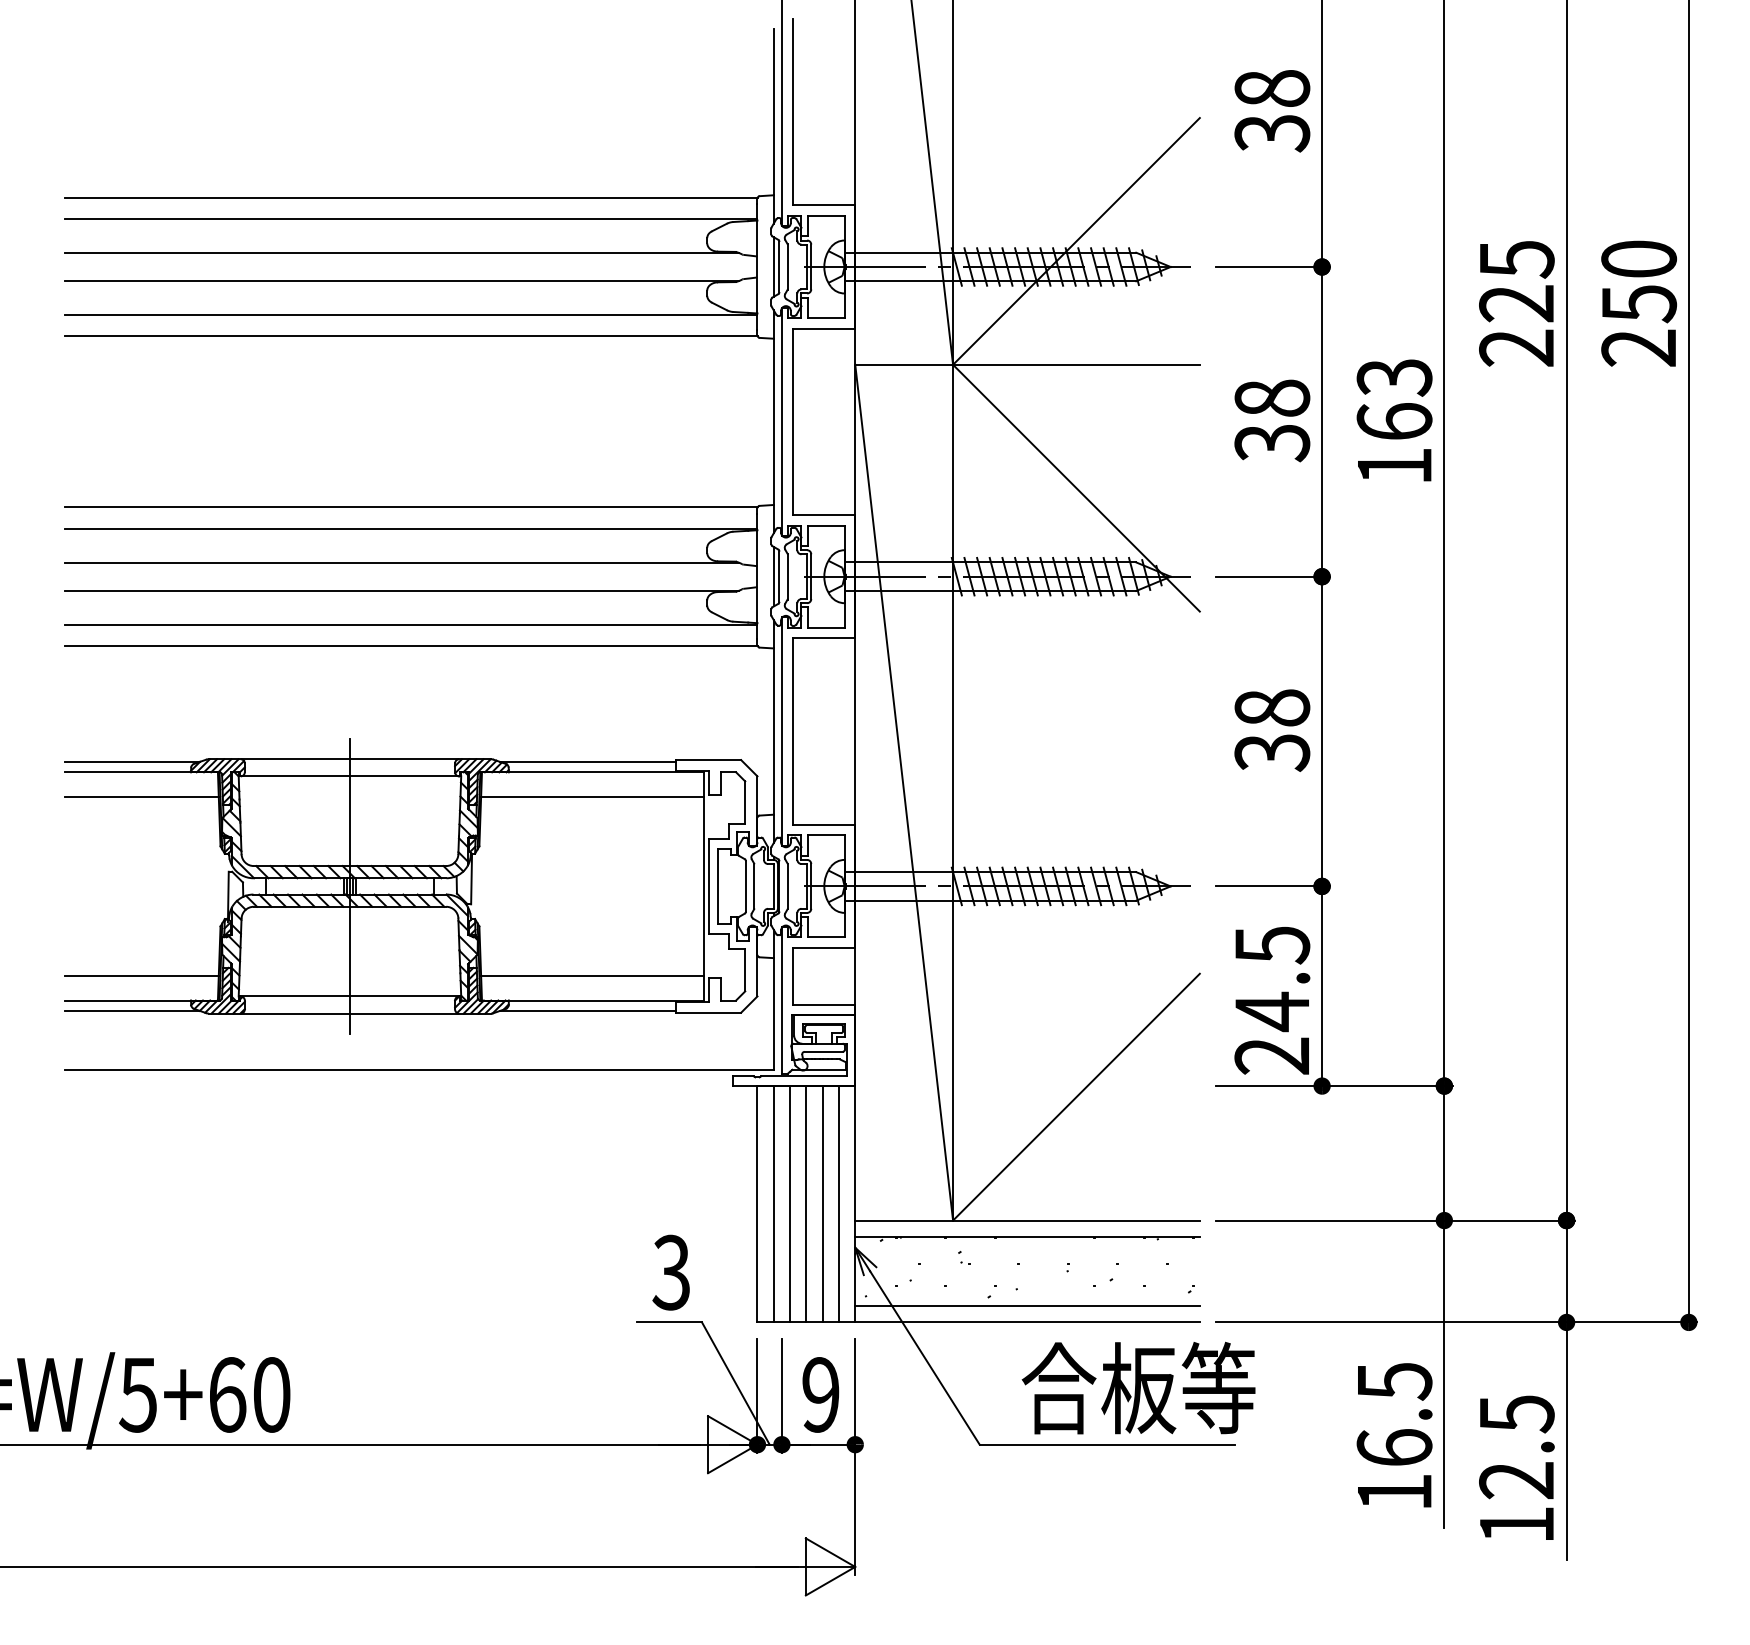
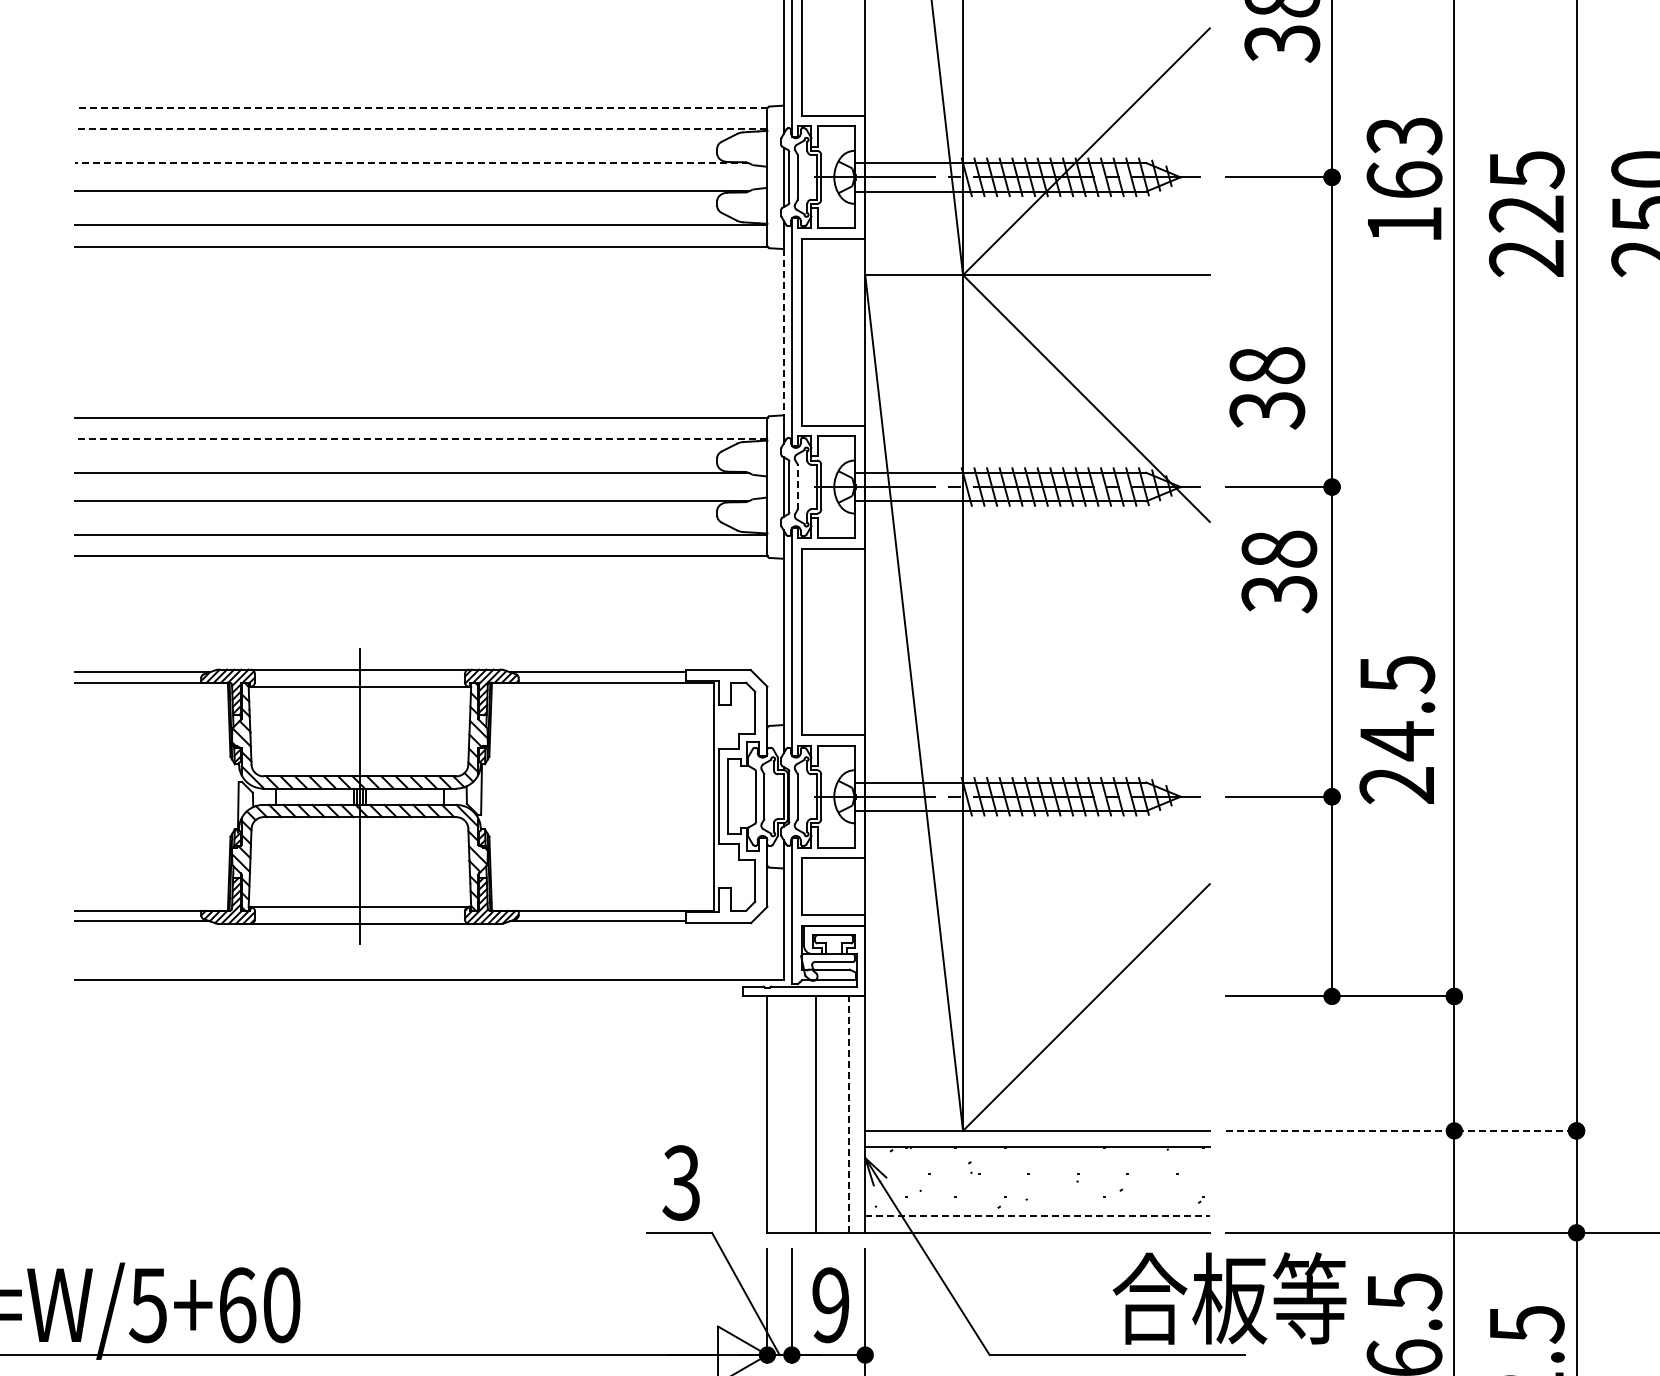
line: (410, 197) -> (420, 107), solid -> dashed
line: (410, 218) -> (420, 128), solid -> dashed
line: (401, 253) -> (411, 163), solid -> dashed
text: (1272, 420) -> (1267, 387), moved
text: (1394, 420) -> (1404, 178), moved
line: (773, 422) -> (783, 332), solid -> dashed
line: (410, 528) -> (420, 438), solid -> dashed
line: (787, 576) -> (797, 486), solid -> dashed
text: (1272, 730) -> (1279, 571), moved
line: (141, 796) -> (151, 706), removed
line: (592, 796) -> (602, 706), removed
line: (141, 976) -> (151, 886), removed
line: (592, 976) -> (602, 886), removed
text: (1272, 1000) -> (1397, 729), moved
line: (838, 1203) -> (848, 1113), solid -> dashed
line: (773, 1204) -> (783, 1114), removed
line: (790, 1204) -> (800, 1114), removed
line: (822, 1204) -> (832, 1114), removed
line: (1395, 1220) -> (1405, 1130), solid -> dashed
line: (1028, 1306) -> (1038, 1216), solid -> dashed
text: (1138, 1387) -> (1229, 1297), moved

